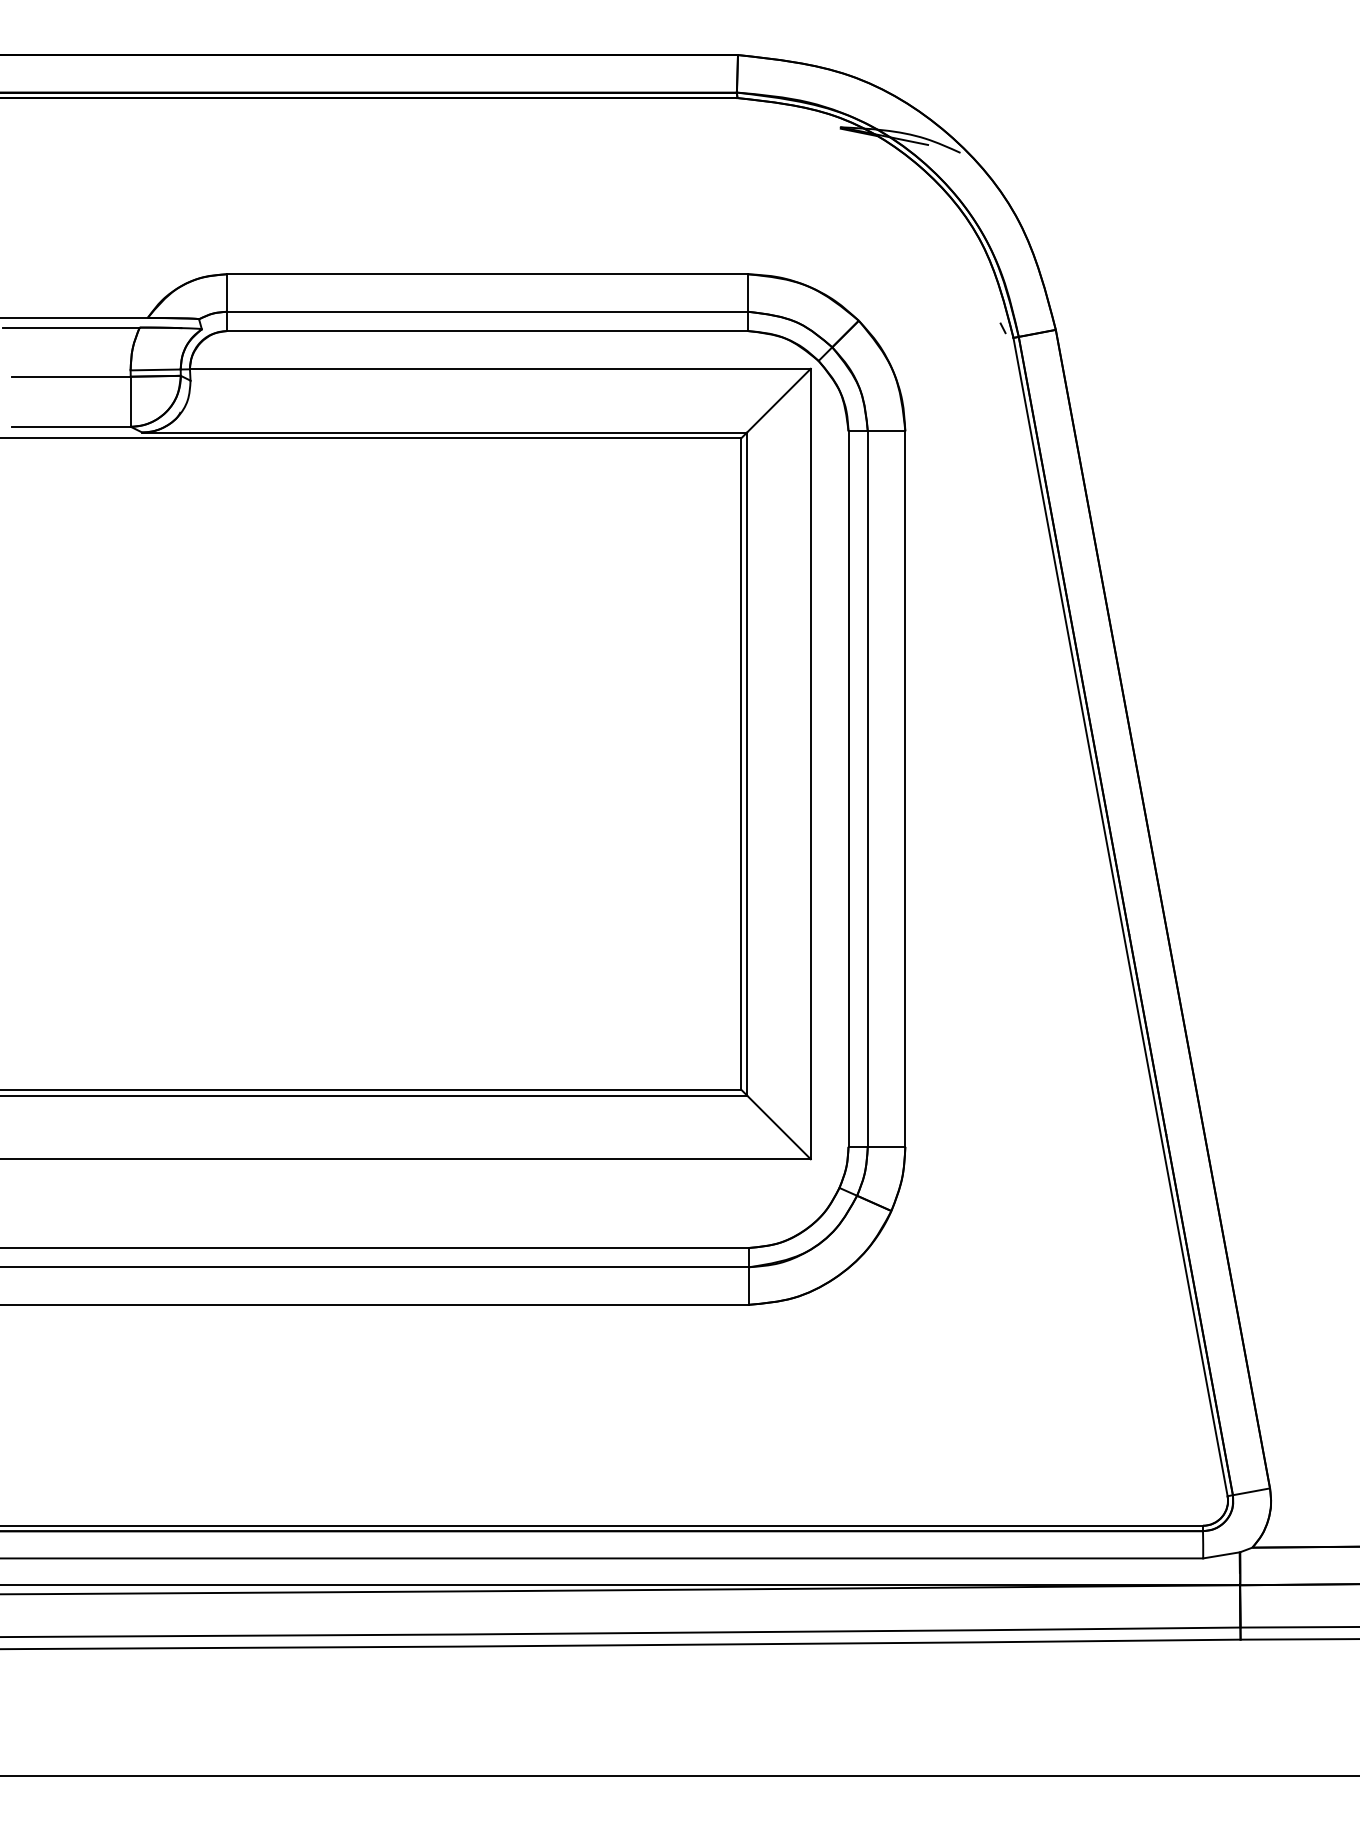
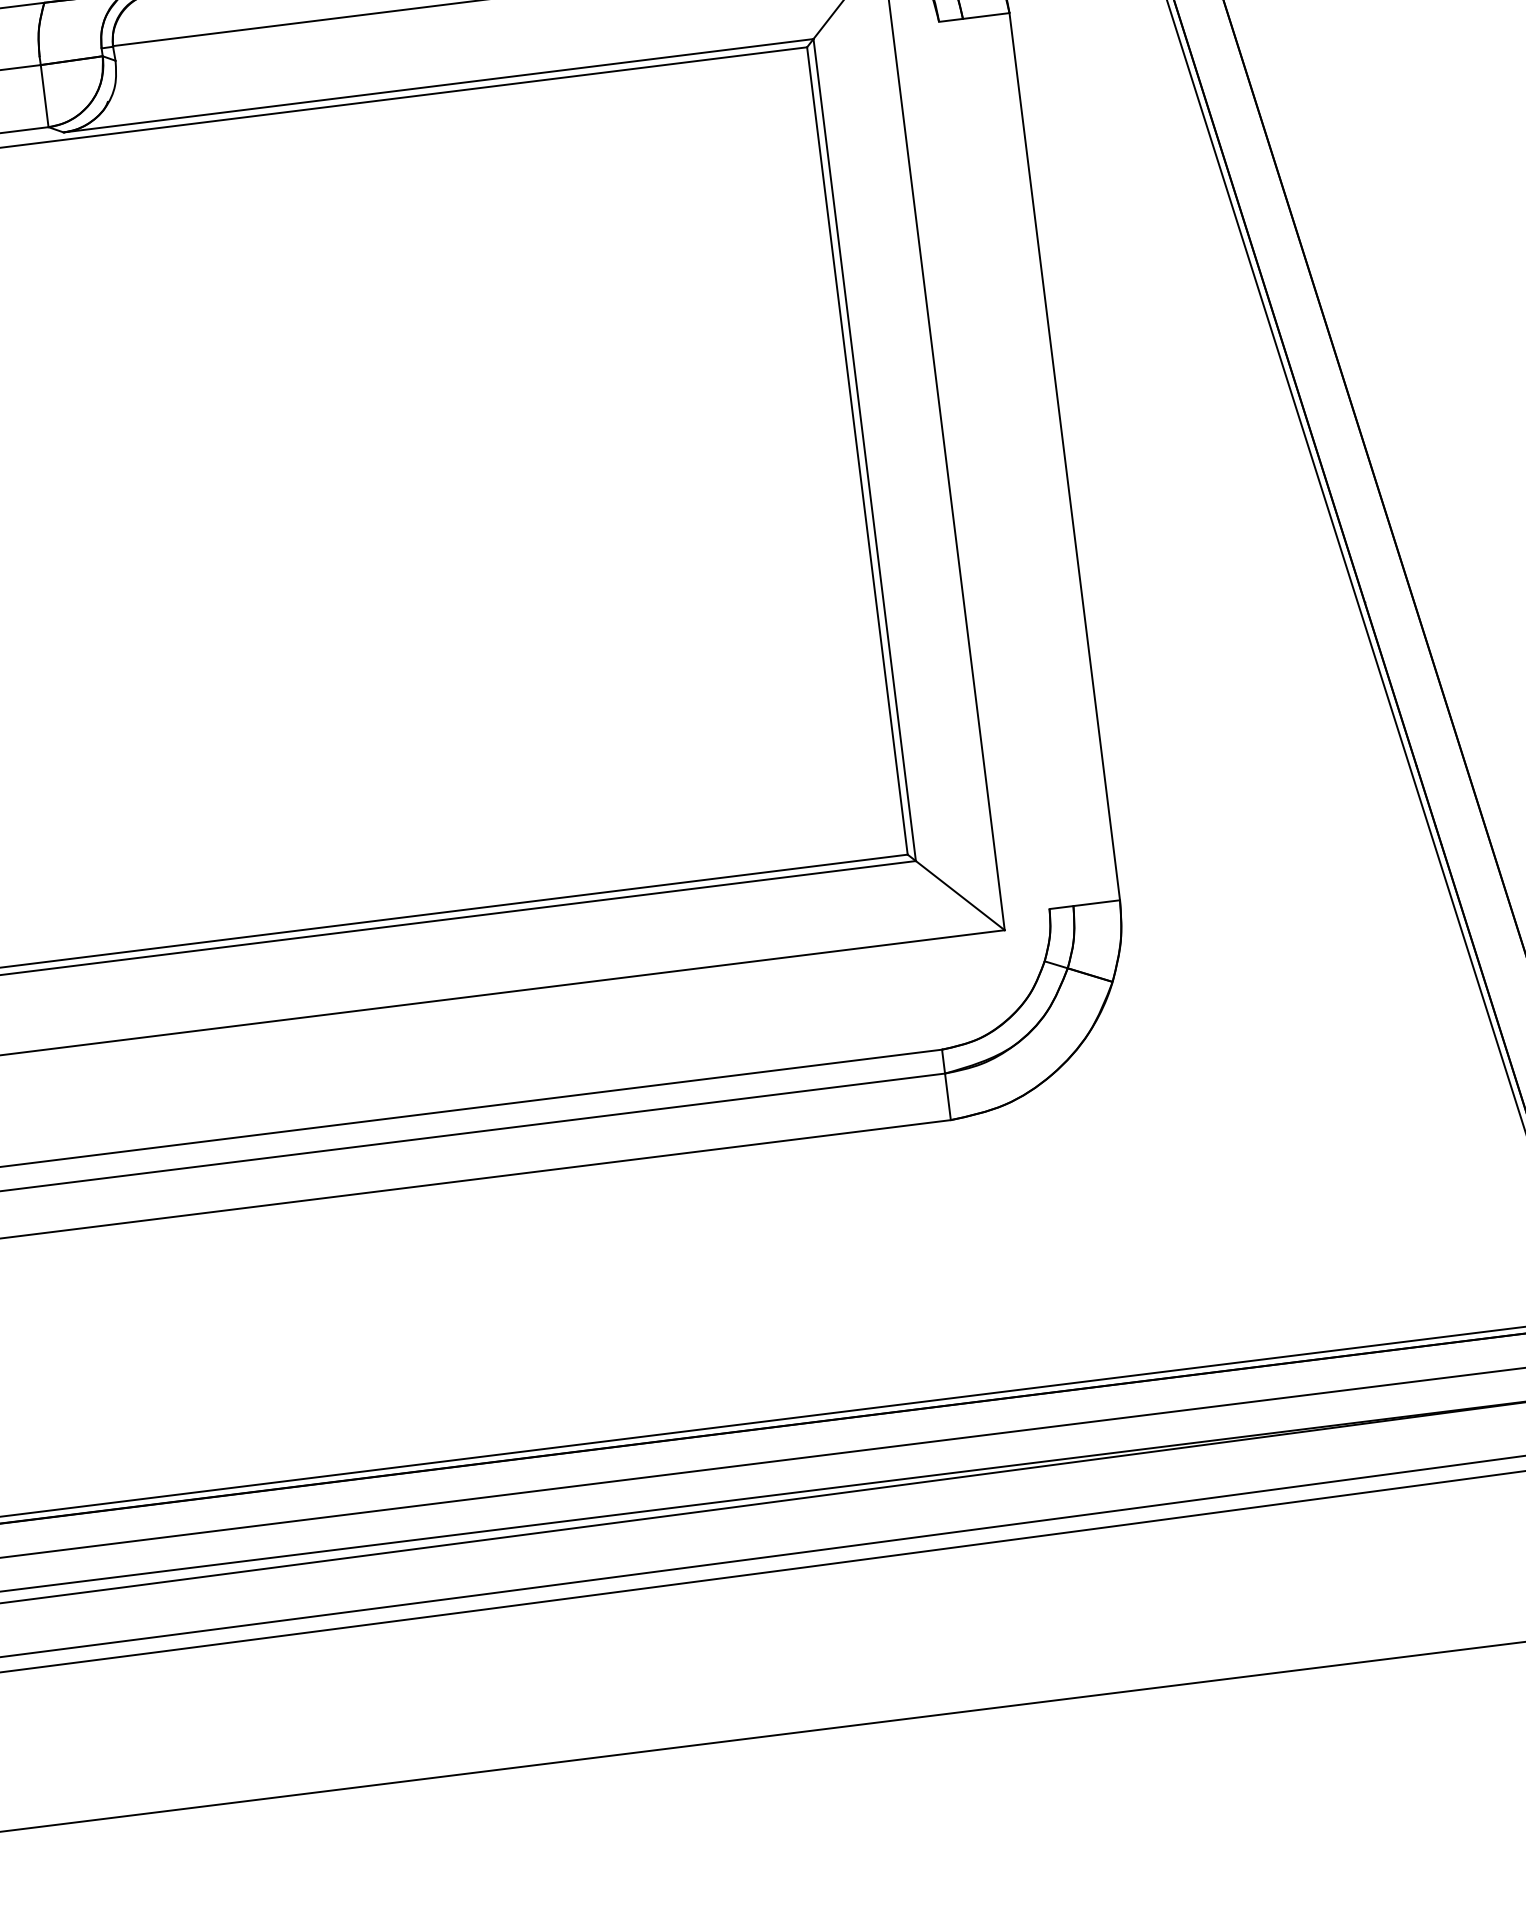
line: (155, 369) -> (70, 52), removed
line: (848, 788) -> (994, 464), removed
line: (867, 788) -> (1017, 461), removed

